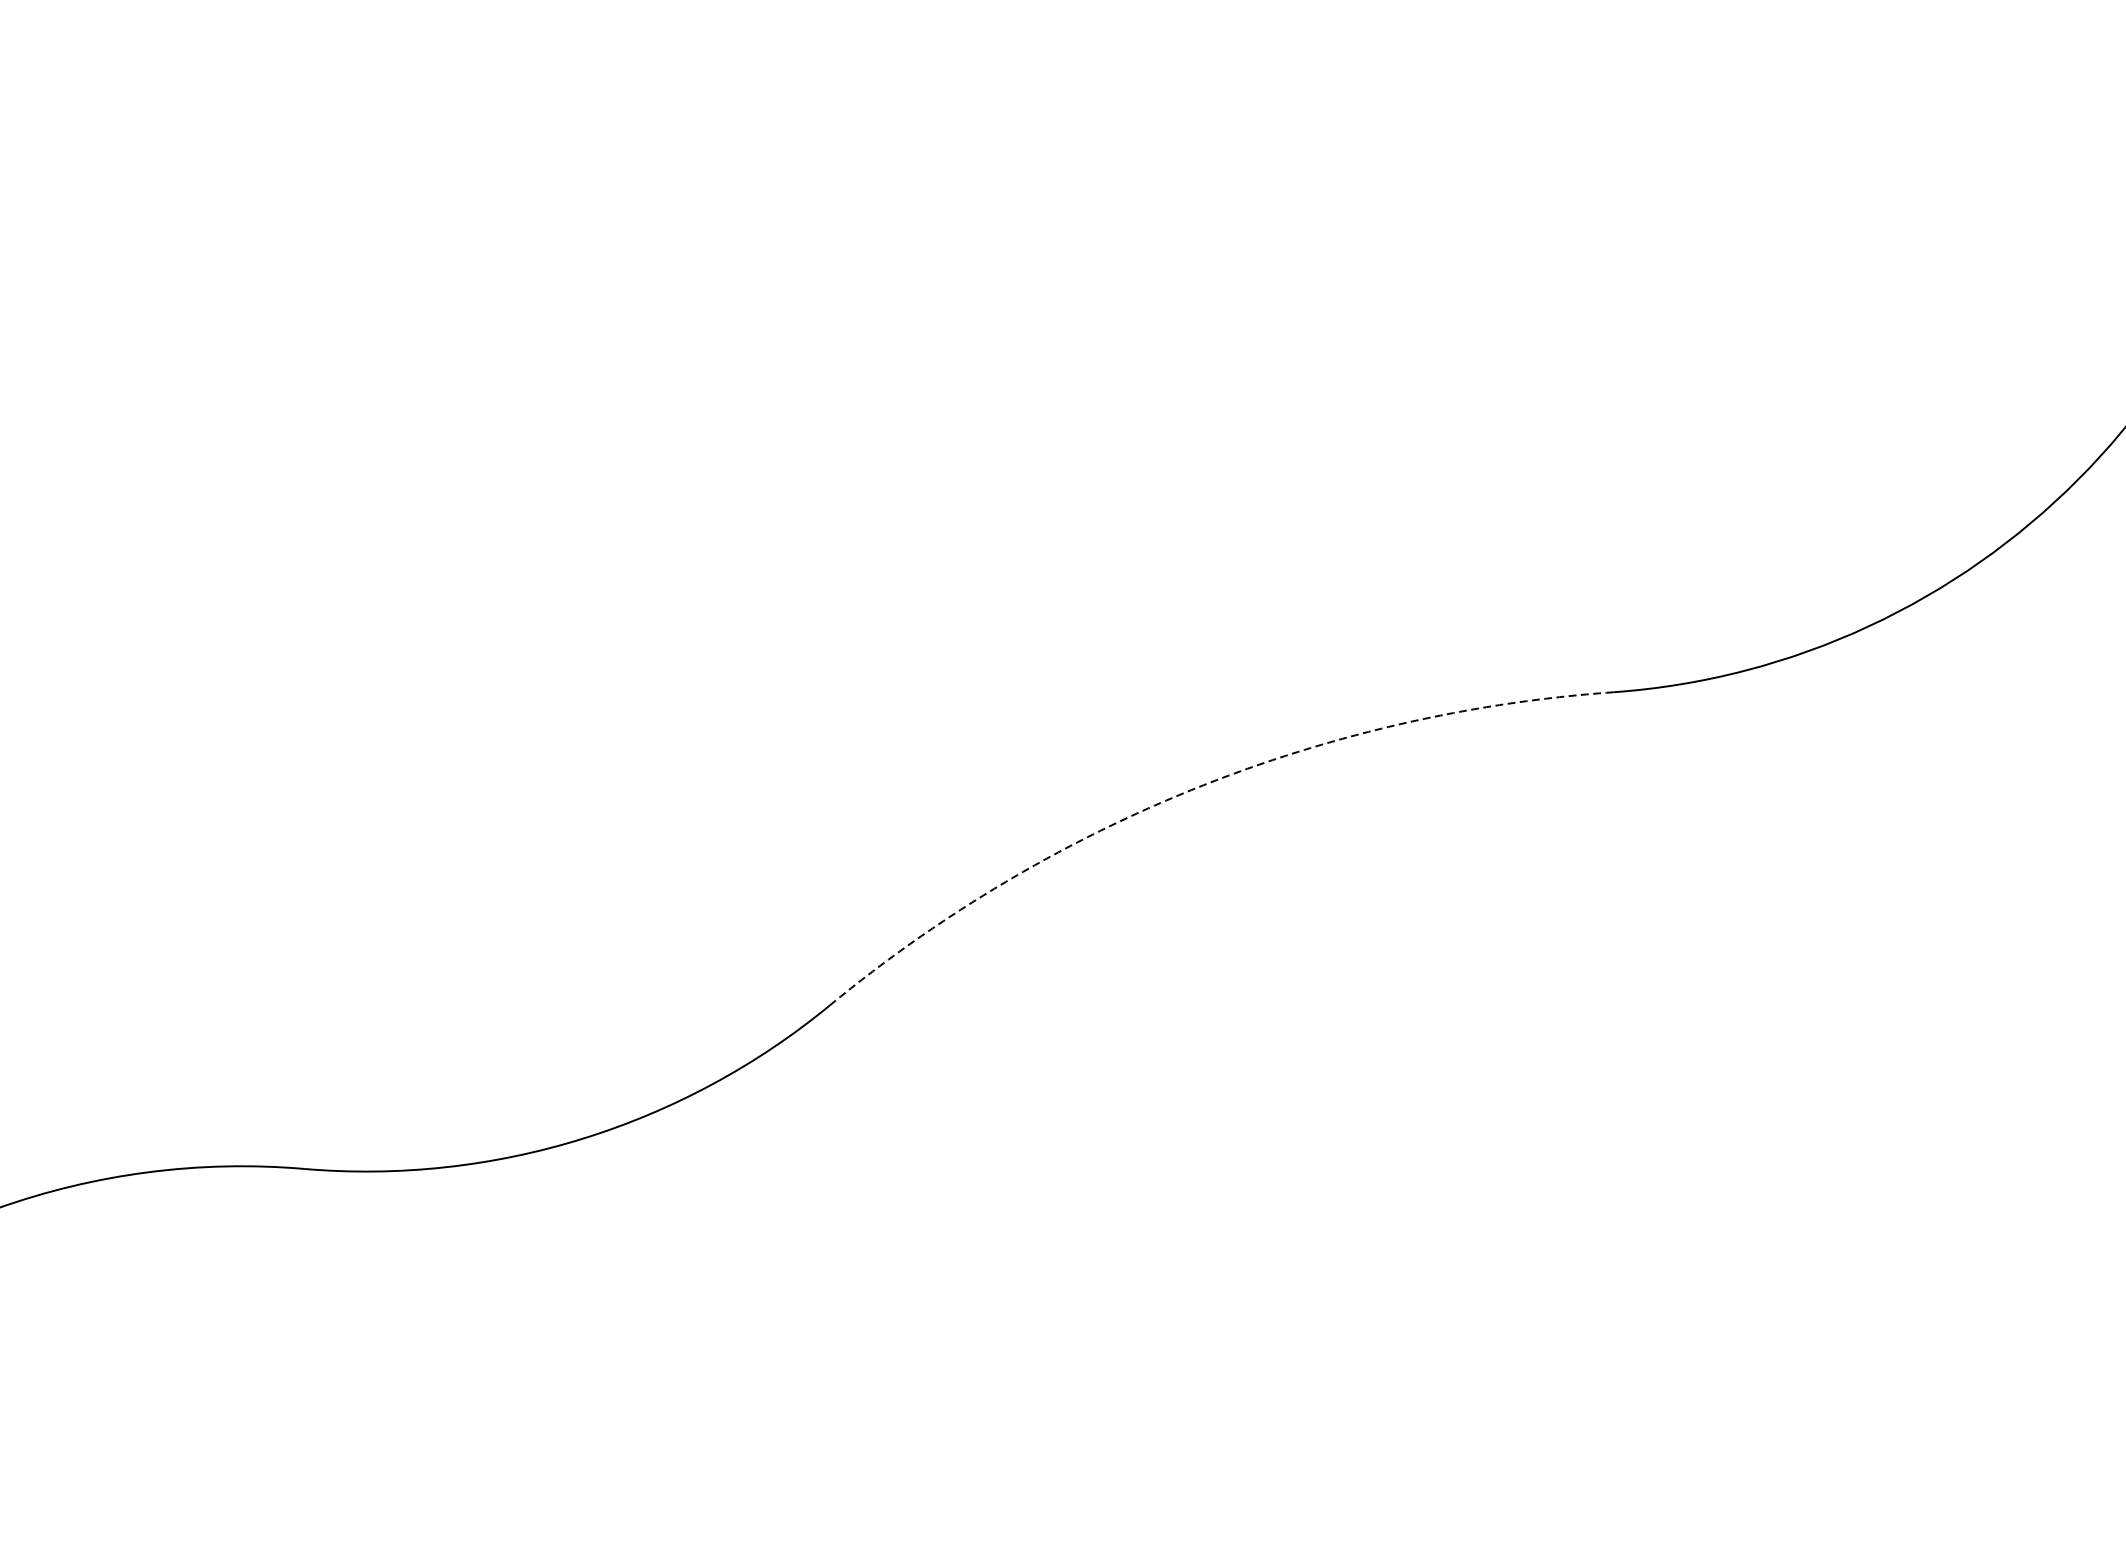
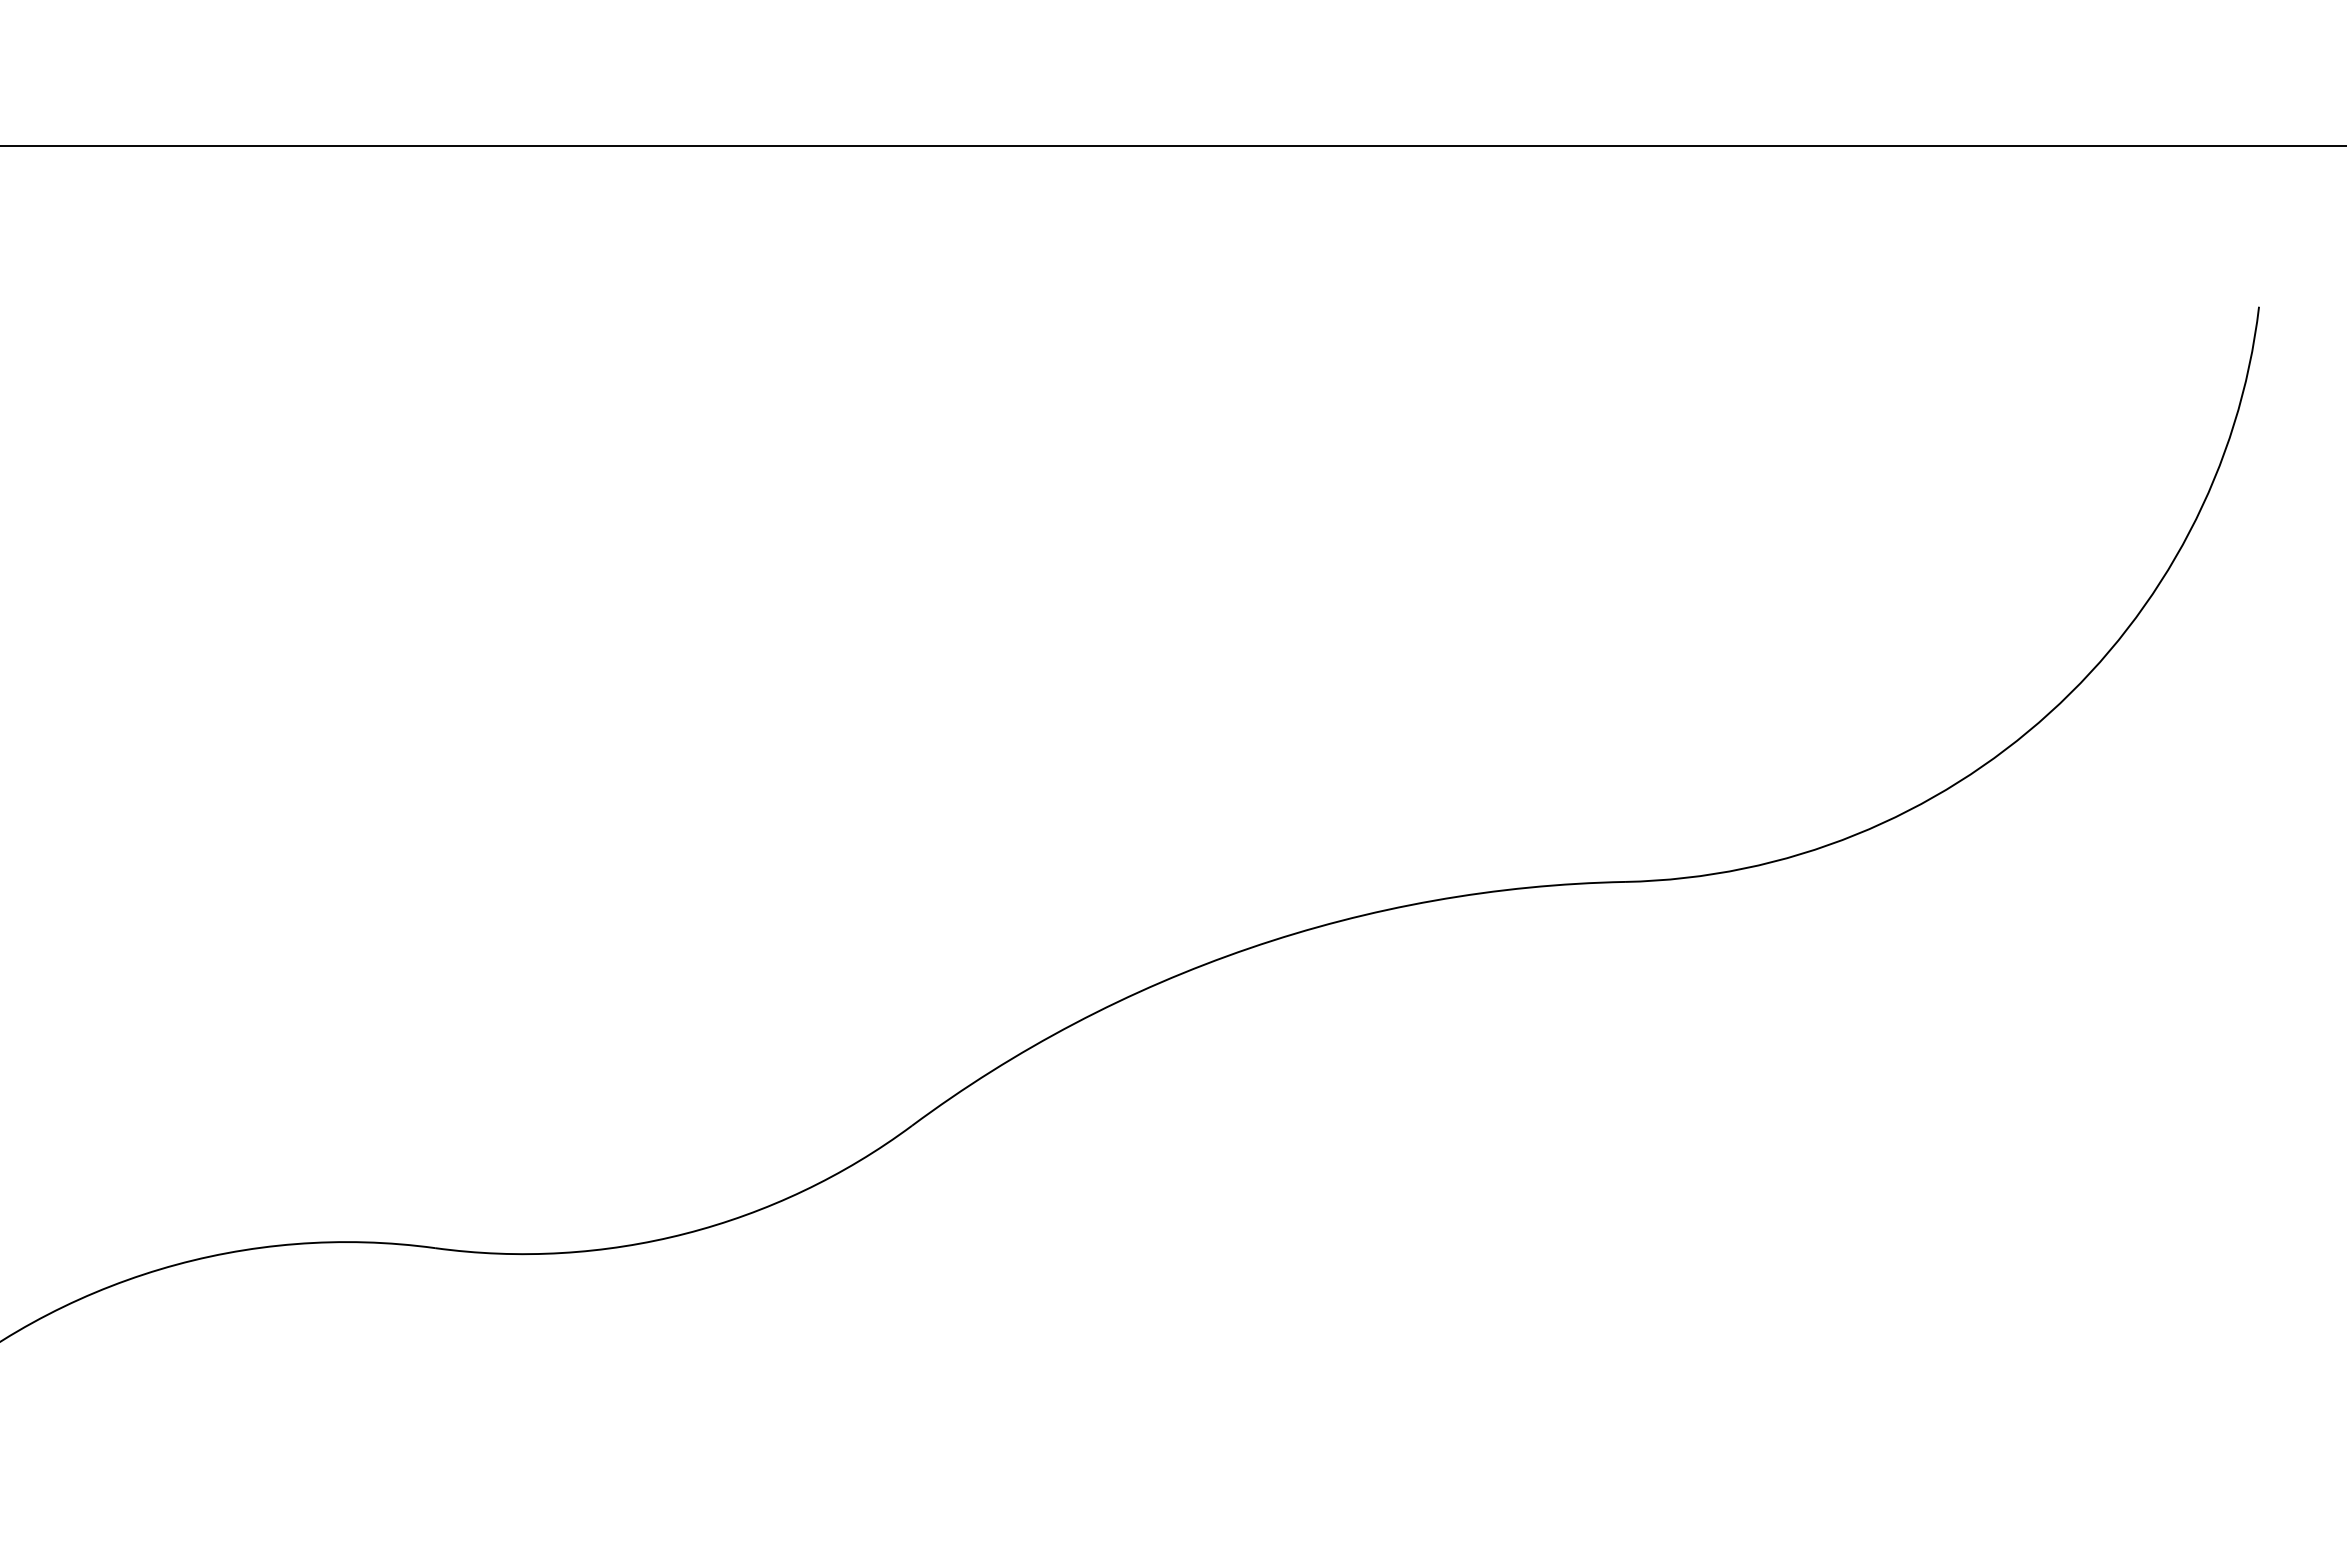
arc: (1197, 787) -> (1249, 948), dashed -> solid

